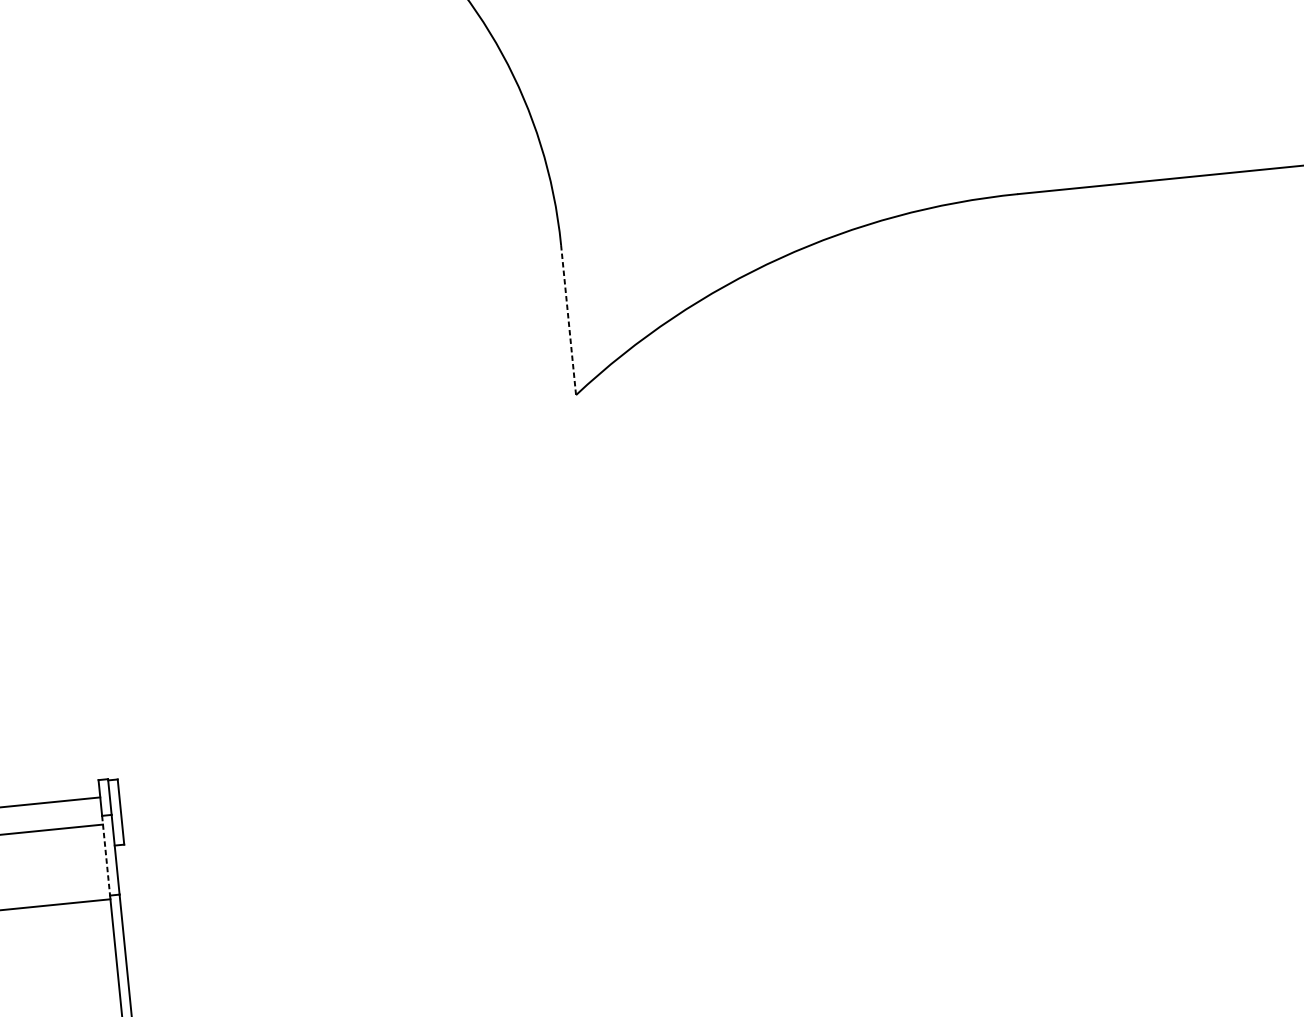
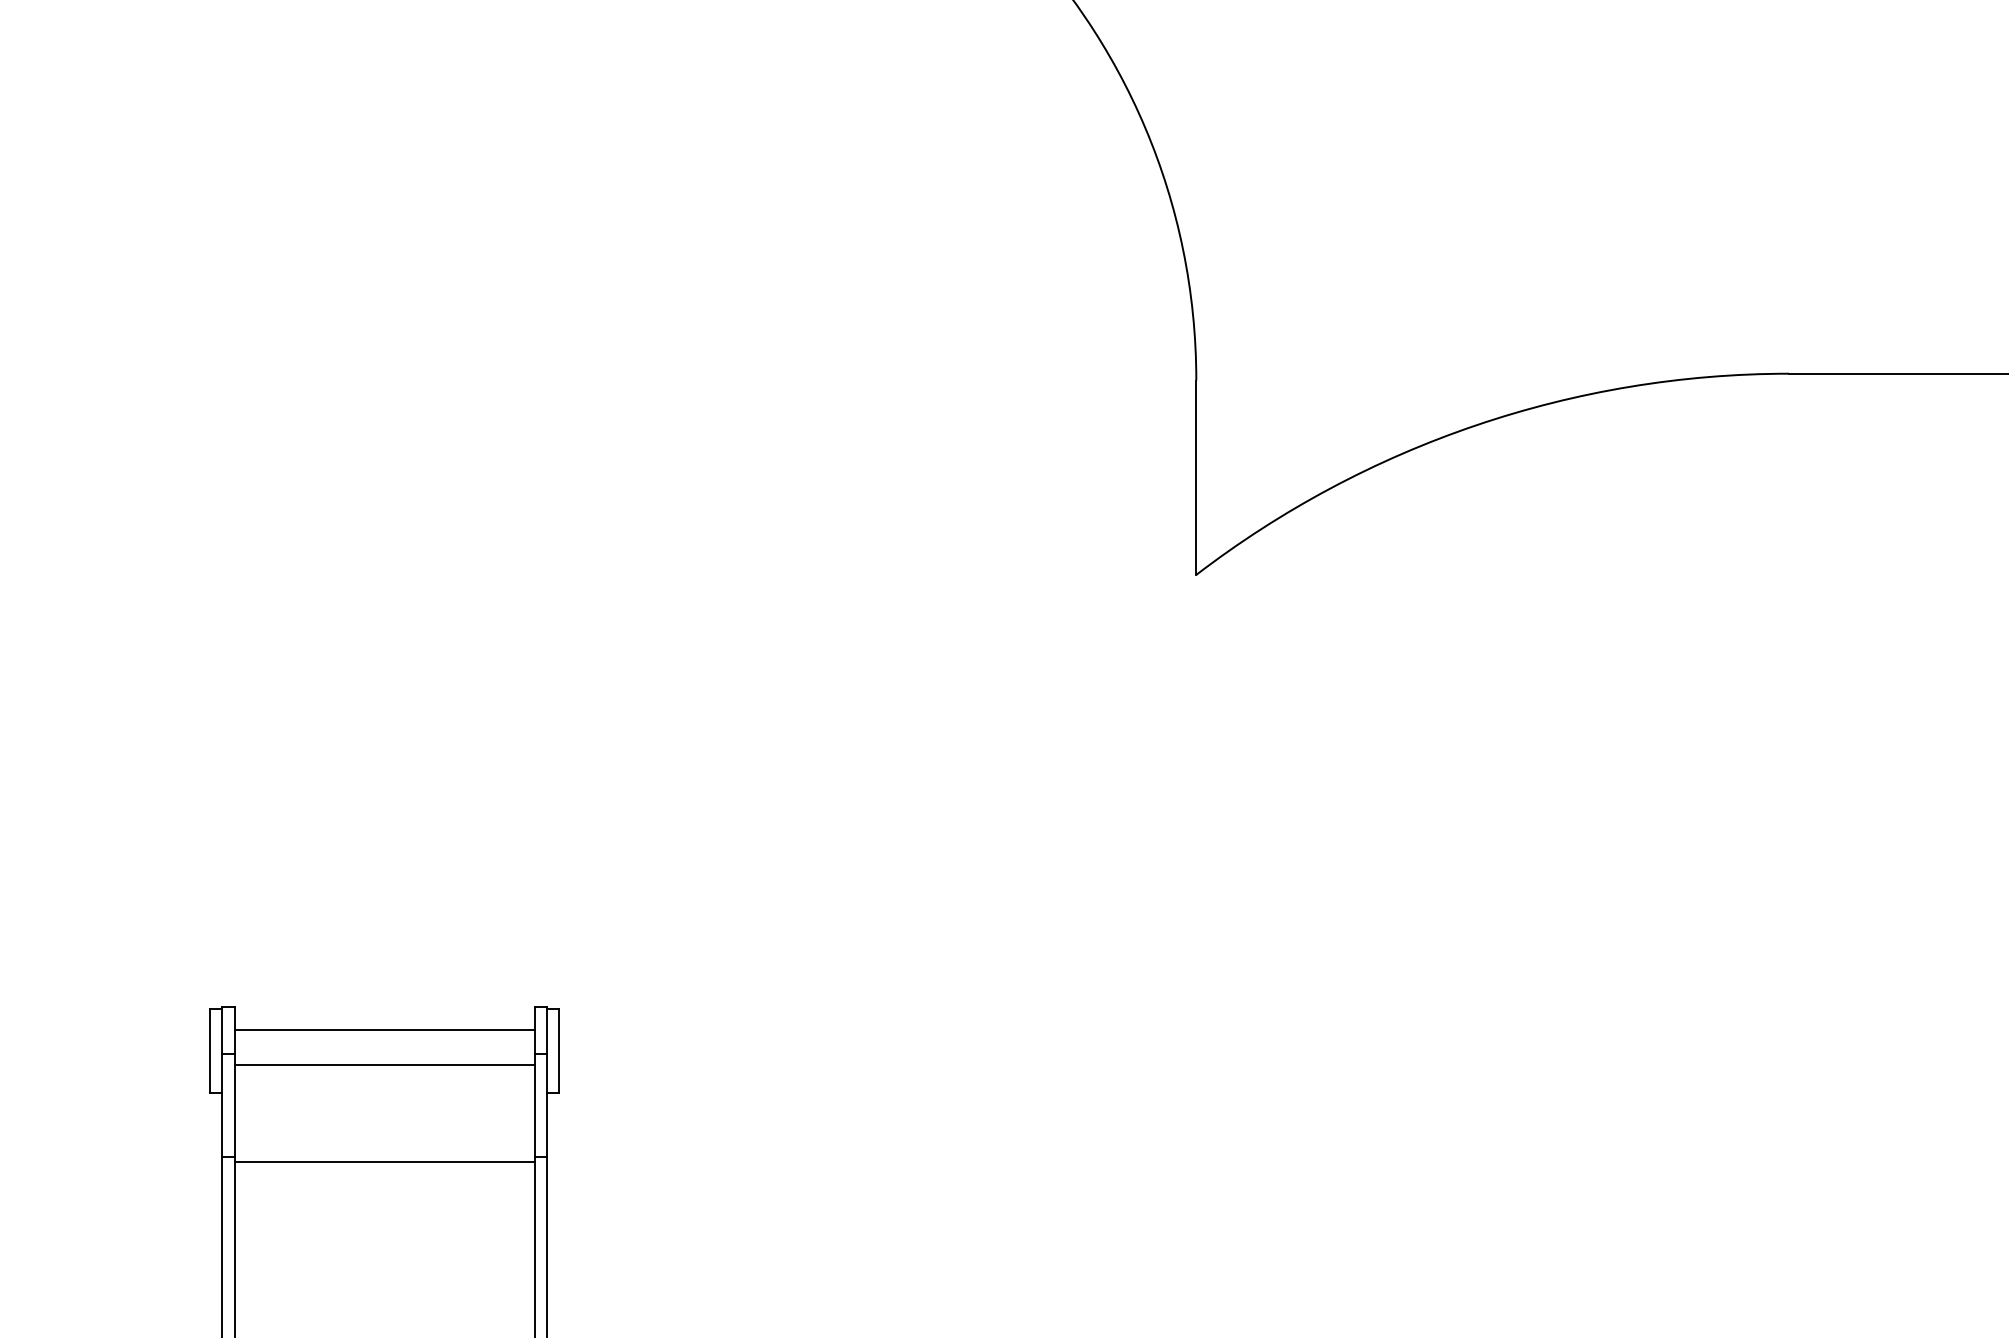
line: (568, 320) -> (1196, 478), dashed -> solid
line: (105, 855) -> (534, 1105), dashed -> solid

